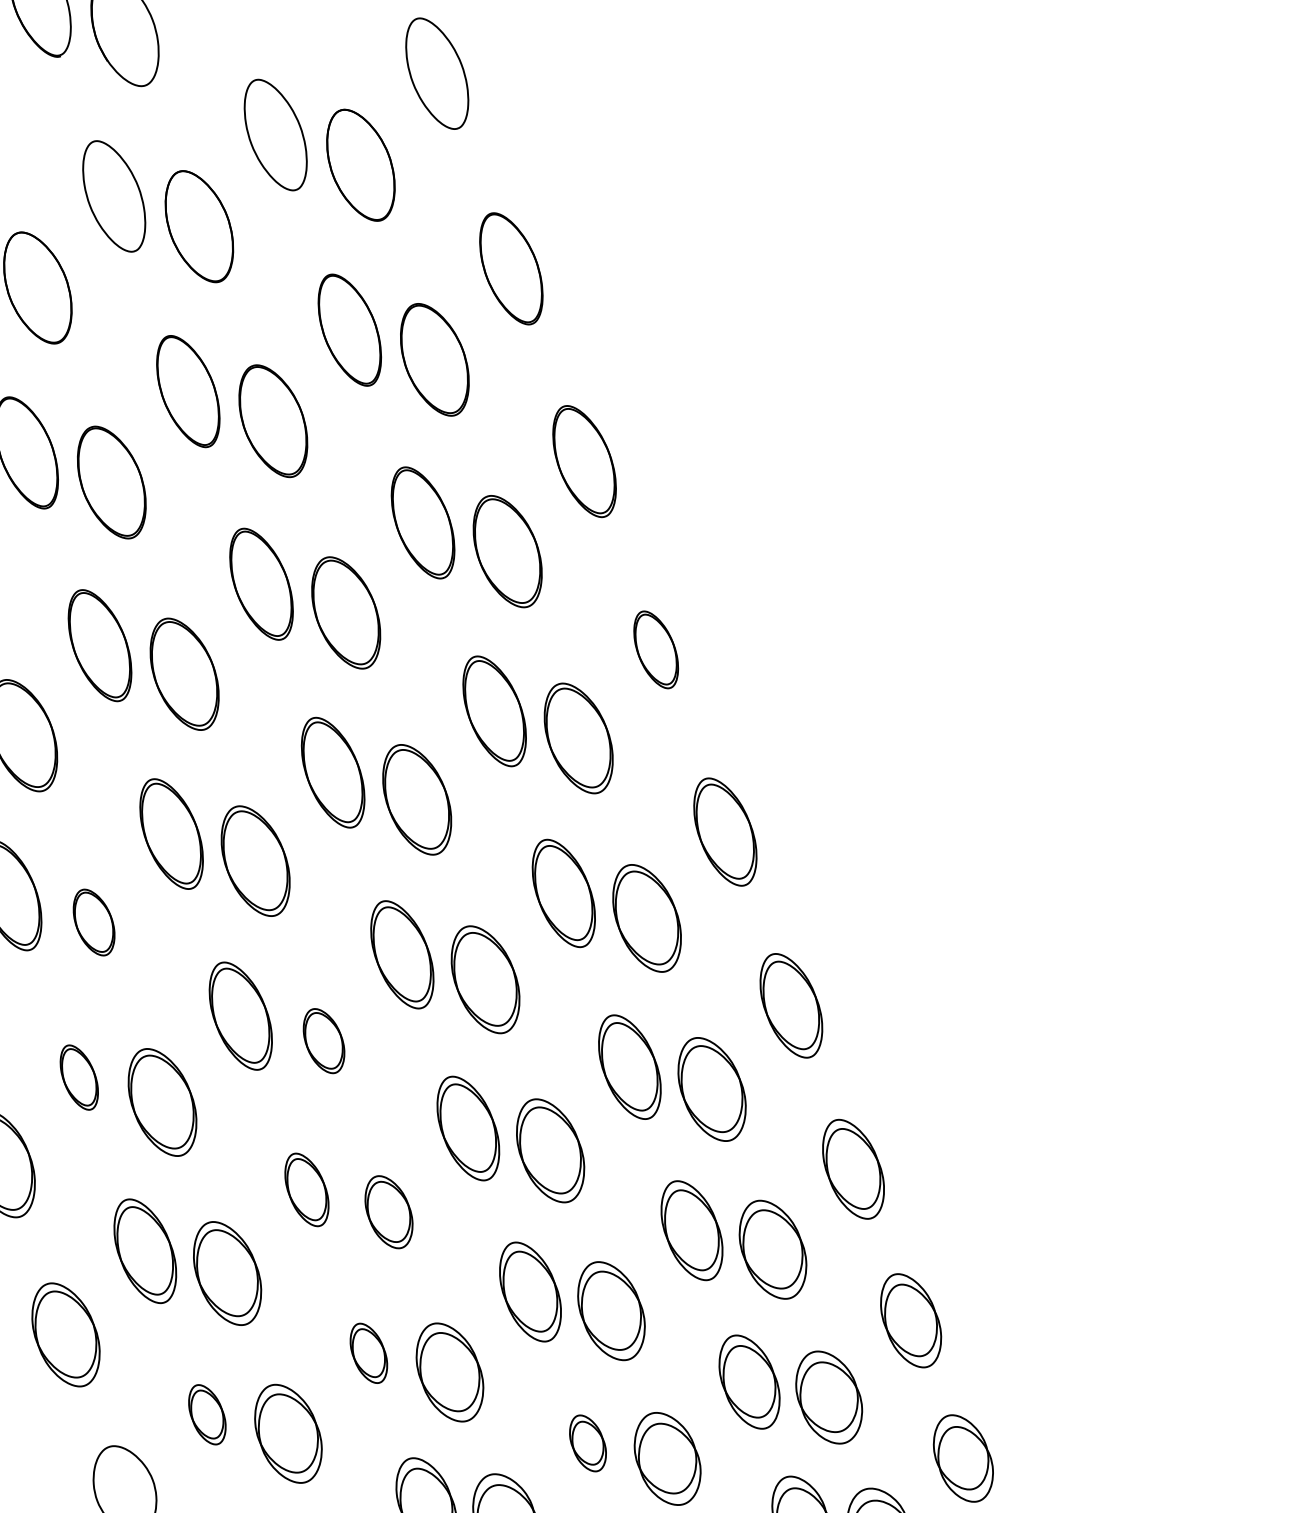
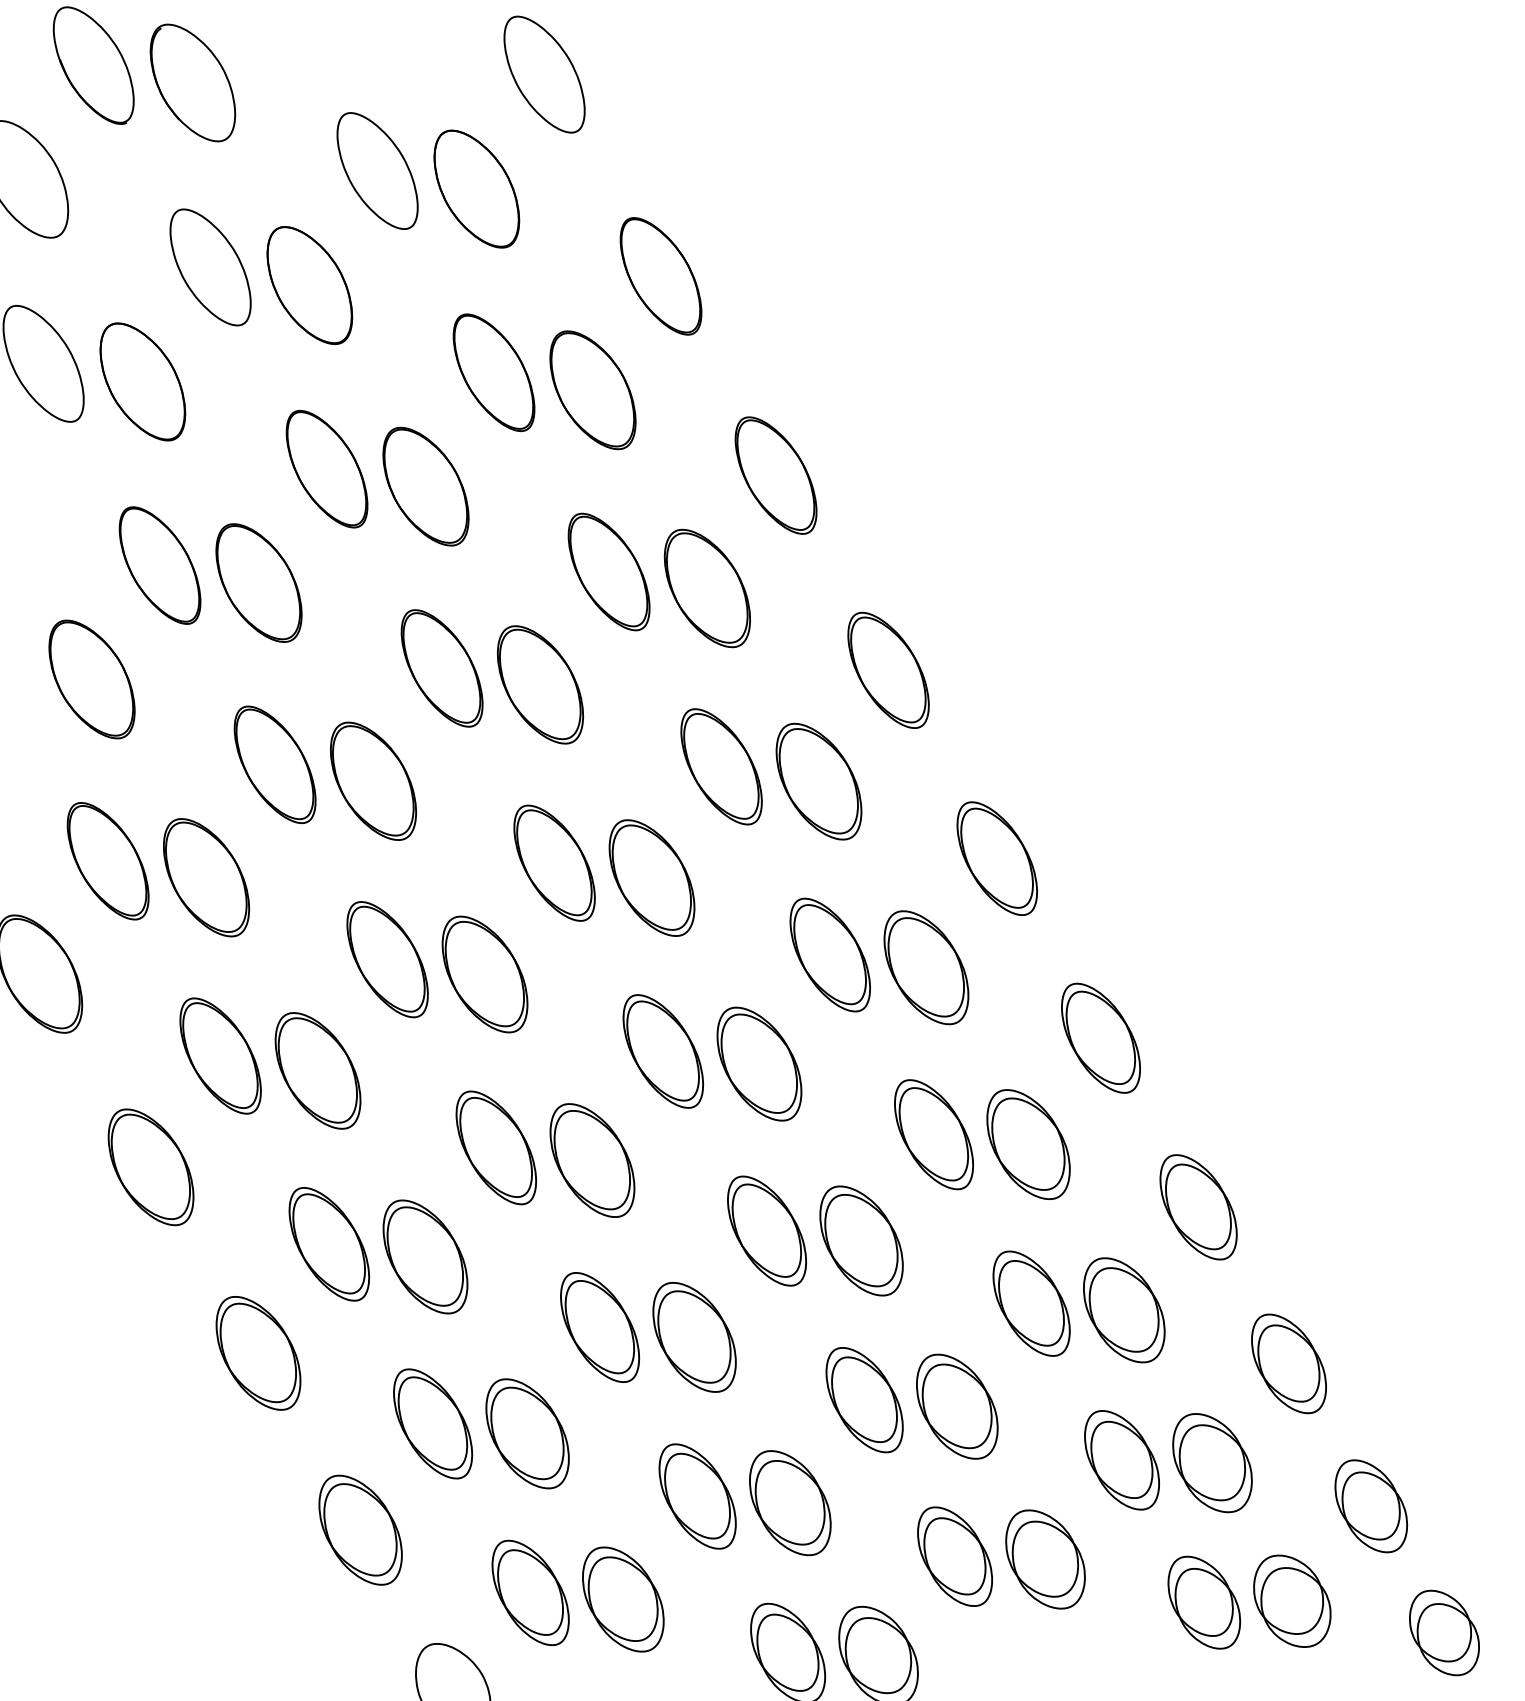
part: (656, 649) -> (888, 669), size x1.43
part: (93, 922) -> (317, 1070), size x1.67
part: (324, 1041) -> (592, 1160), size x1.67
part: (79, 1077) -> (329, 1244), size x1.67
part: (307, 1189) -> (600, 1327), size x1.43
part: (388, 1212) -> (694, 1337), size x1.43
part: (368, 1353) -> (697, 1496), size x1.67
part: (207, 1414) -> (530, 1592), size x1.67
part: (587, 1443) -> (954, 1556), size x1.67

